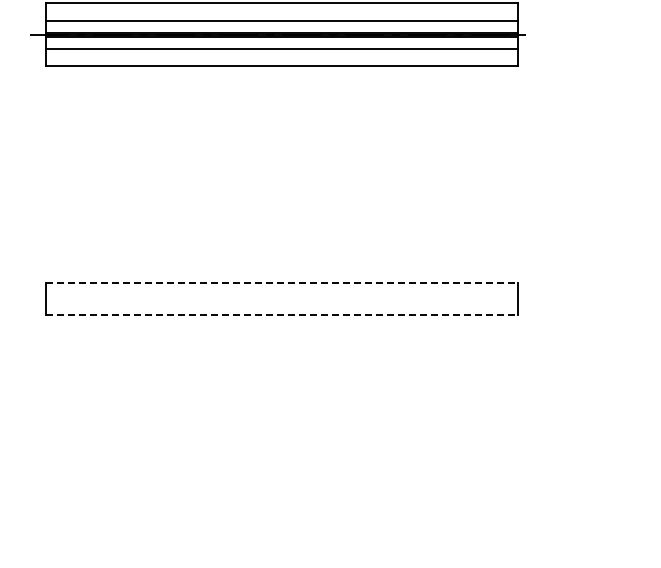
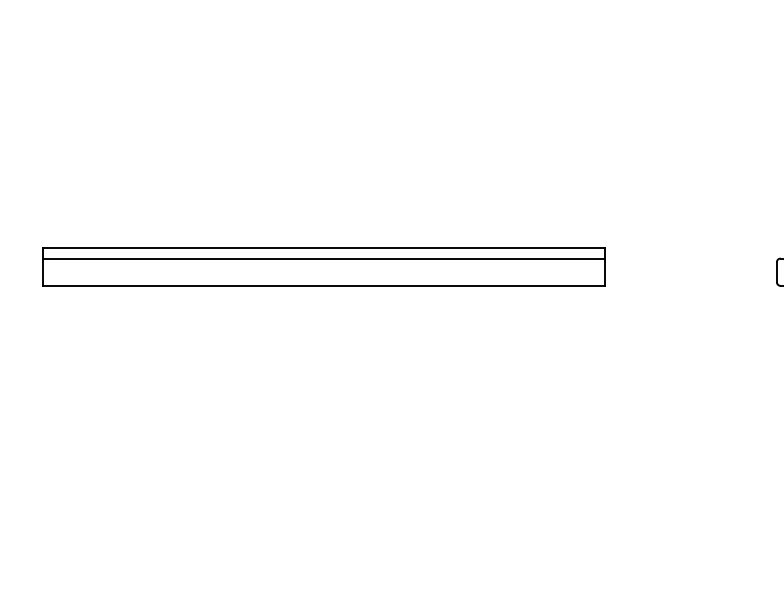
line: (282, 283) -> (324, 248), dashed -> solid
line: (281, 291) -> (323, 258), added
line: (282, 314) -> (324, 285), dashed -> solid

